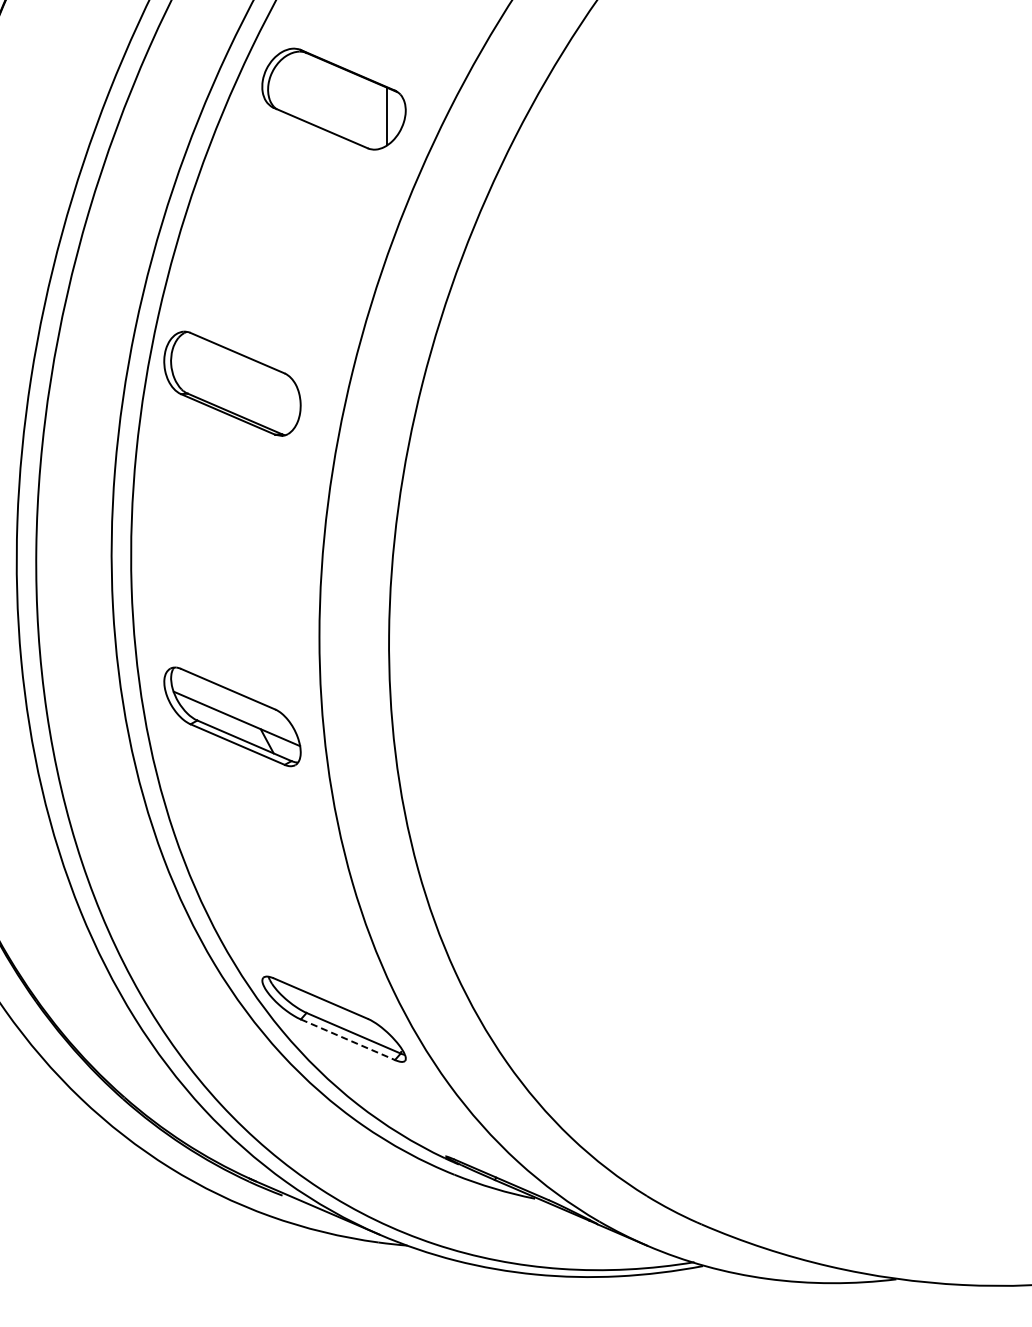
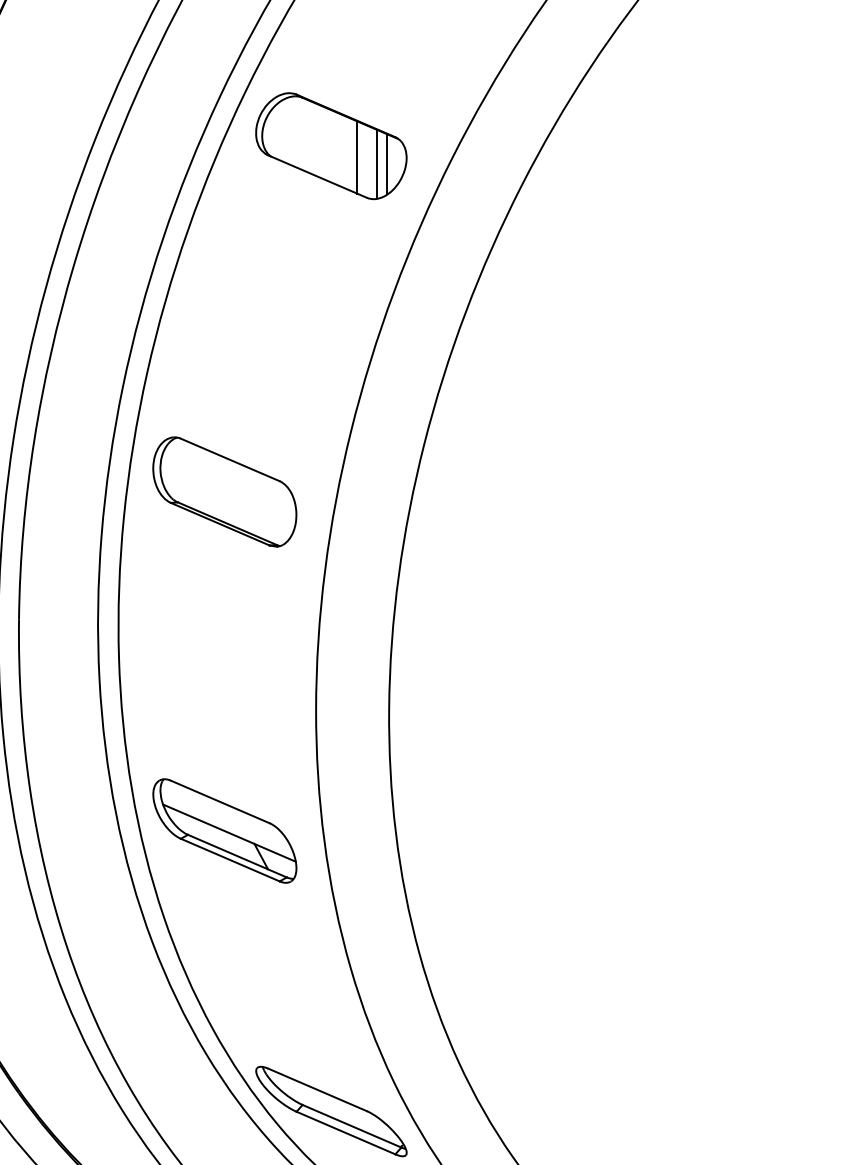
line: (358, 109) -> (357, 157), added
line: (377, 115) -> (376, 163), added
part: (232, 383) -> (224, 491), moved
part: (232, 716) -> (224, 830), moved
line: (348, 1039) -> (346, 1132), dashed -> solid

